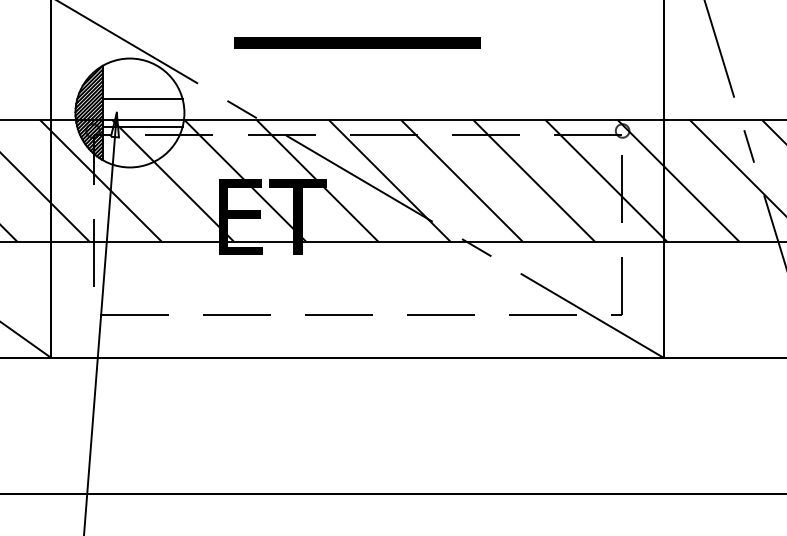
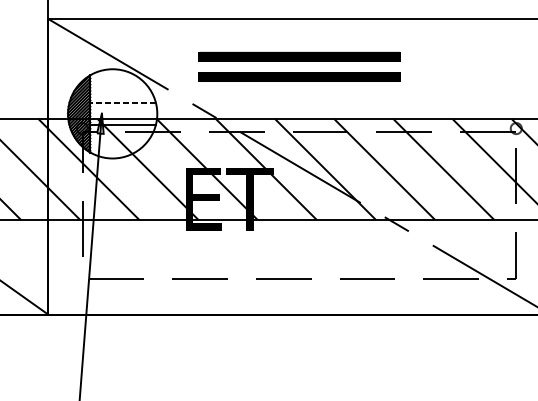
part: (357, 67) -> (299, 76), added
line: (142, 99) -> (122, 102), solid -> dashed

